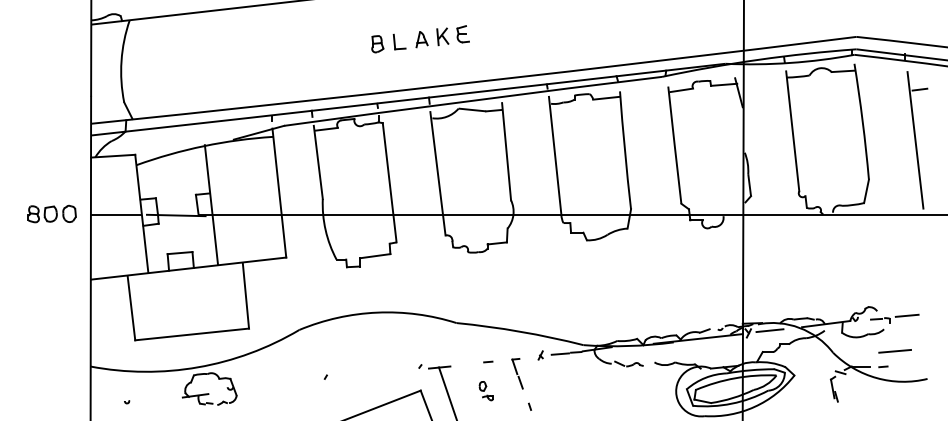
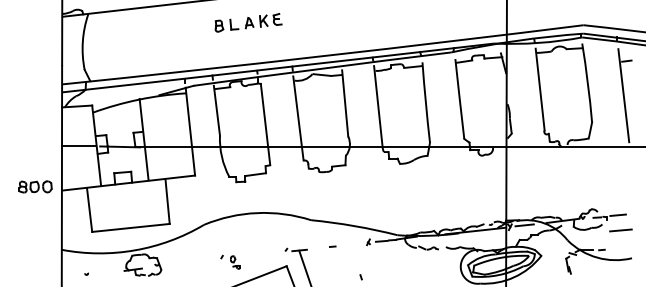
part: (420, 38) -> (248, 22), moved
part: (52, 213) -> (35, 186), moved
line: (894, 351) -> (620, 230), moved
part: (517, 373) -> (352, 254), removed
part: (486, 391) -> (235, 262), moved

